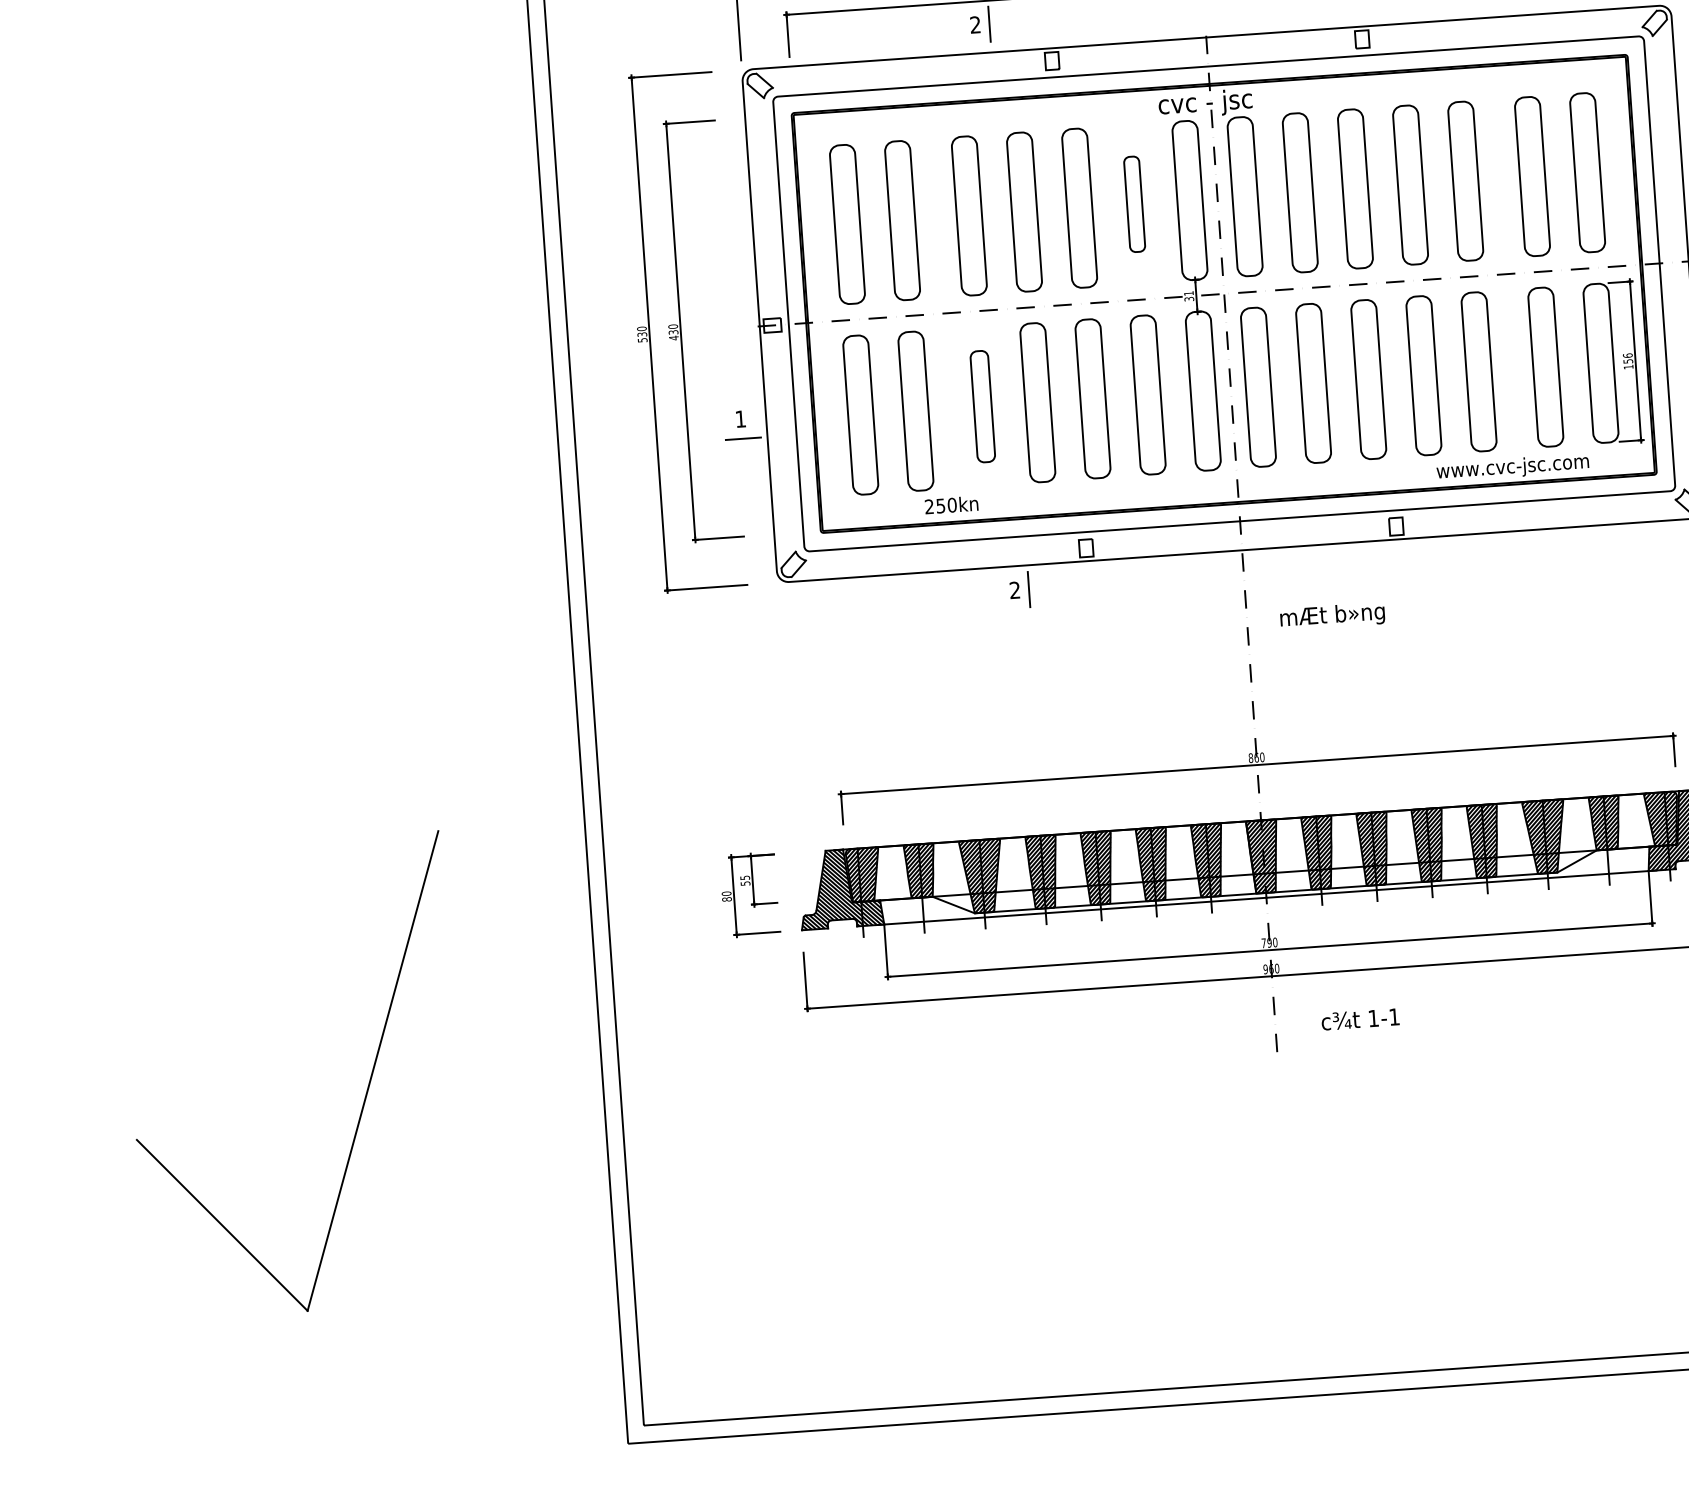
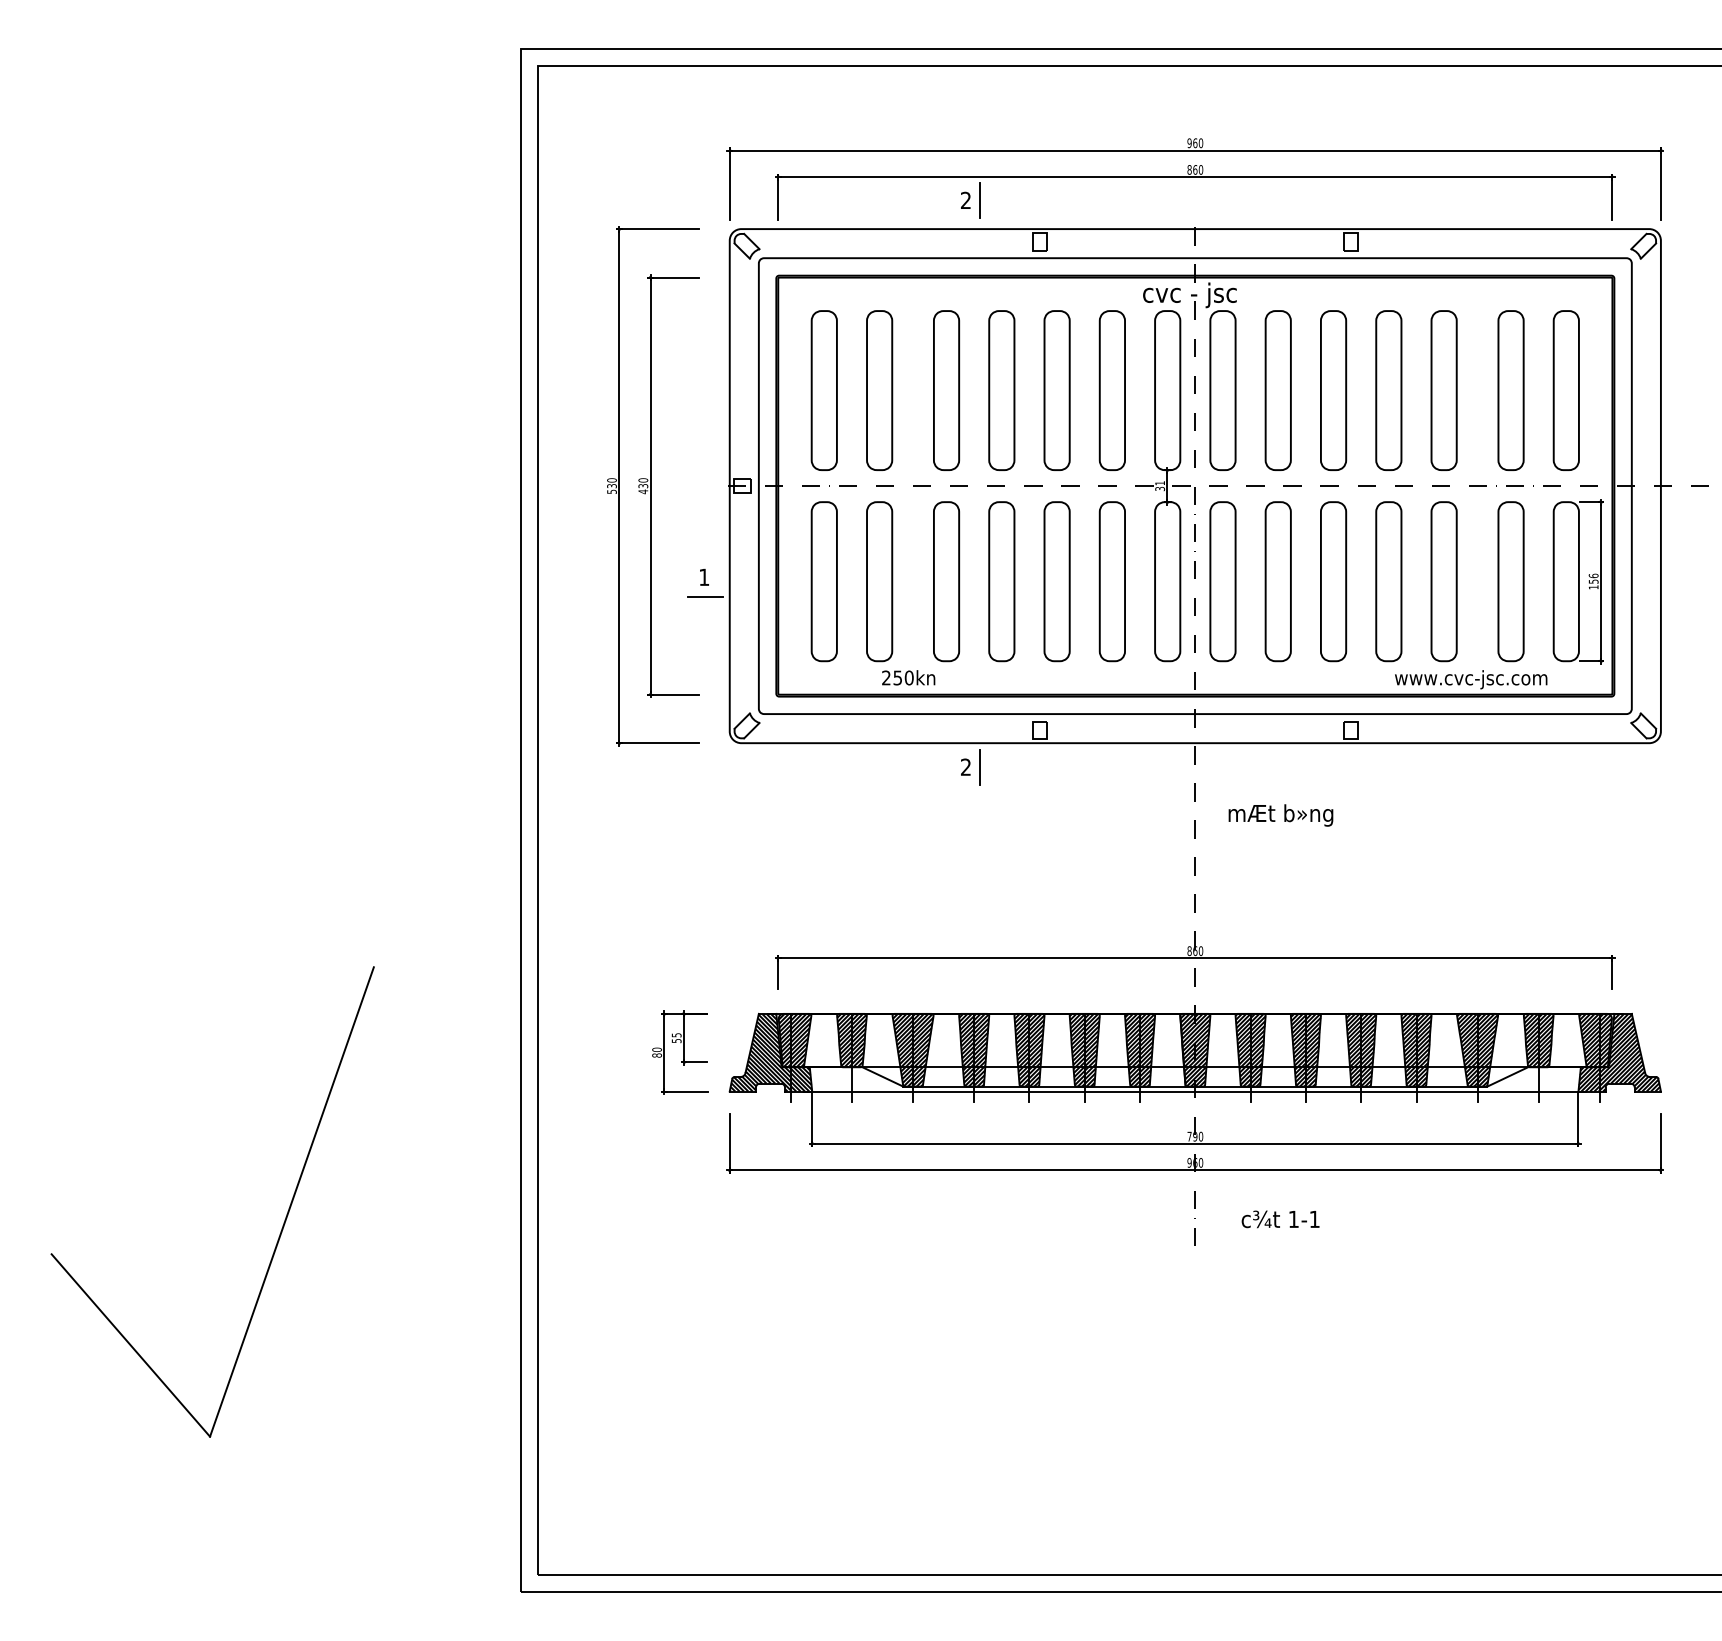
part: (1133, 204) -> (1111, 390), size x1.67
part: (982, 406) -> (946, 581), size x1.43

